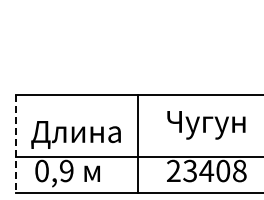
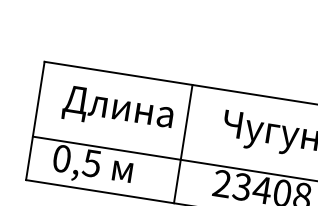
text: (75, 134) -> (117, 109), moved
line: (15, 144) -> (34, 121), dashed -> solid
text: (66, 170) -> (91, 162), 0,9 -> 0,5

